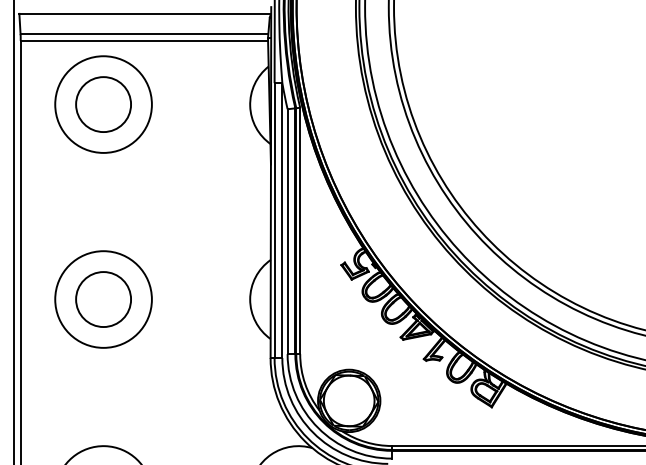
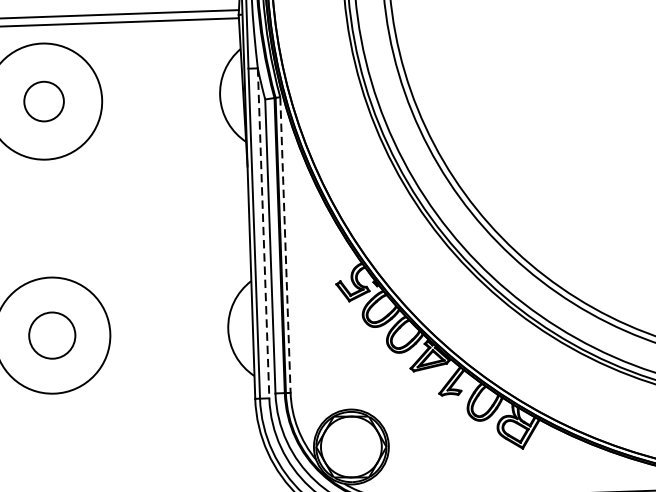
circle: (103, 104) -> (44, 101), size x0.6
line: (282, 221) -> (263, 234), solid -> dashed
line: (300, 231) -> (285, 245), solid -> dashed
circle: (103, 299) -> (52, 335), size x0.7

